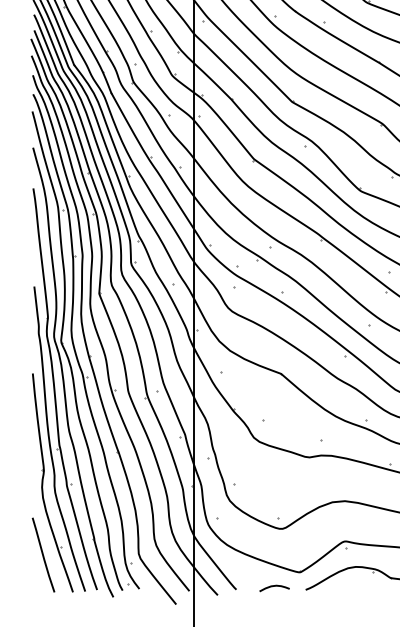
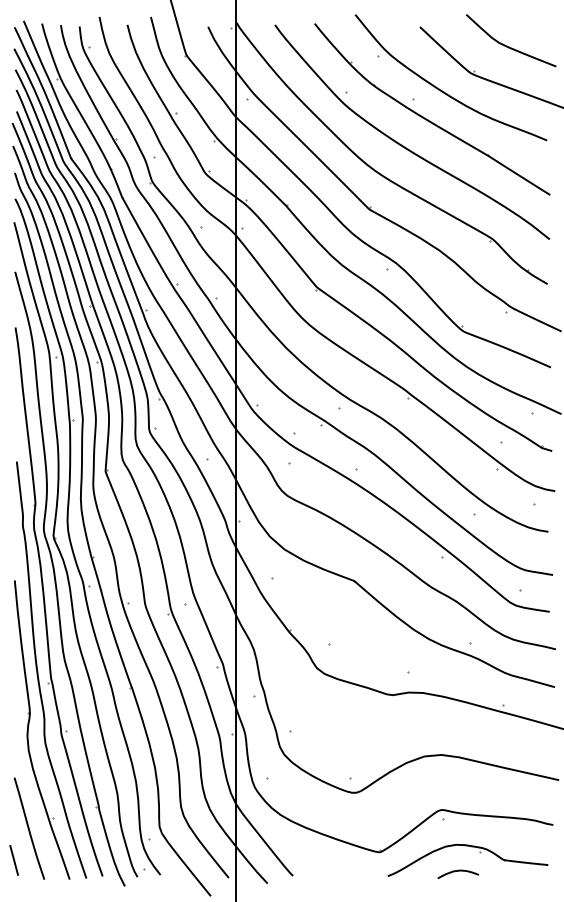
line: (31, 578) -> (13, 860), added
curve: (274, 586) -> (457, 871), moved

